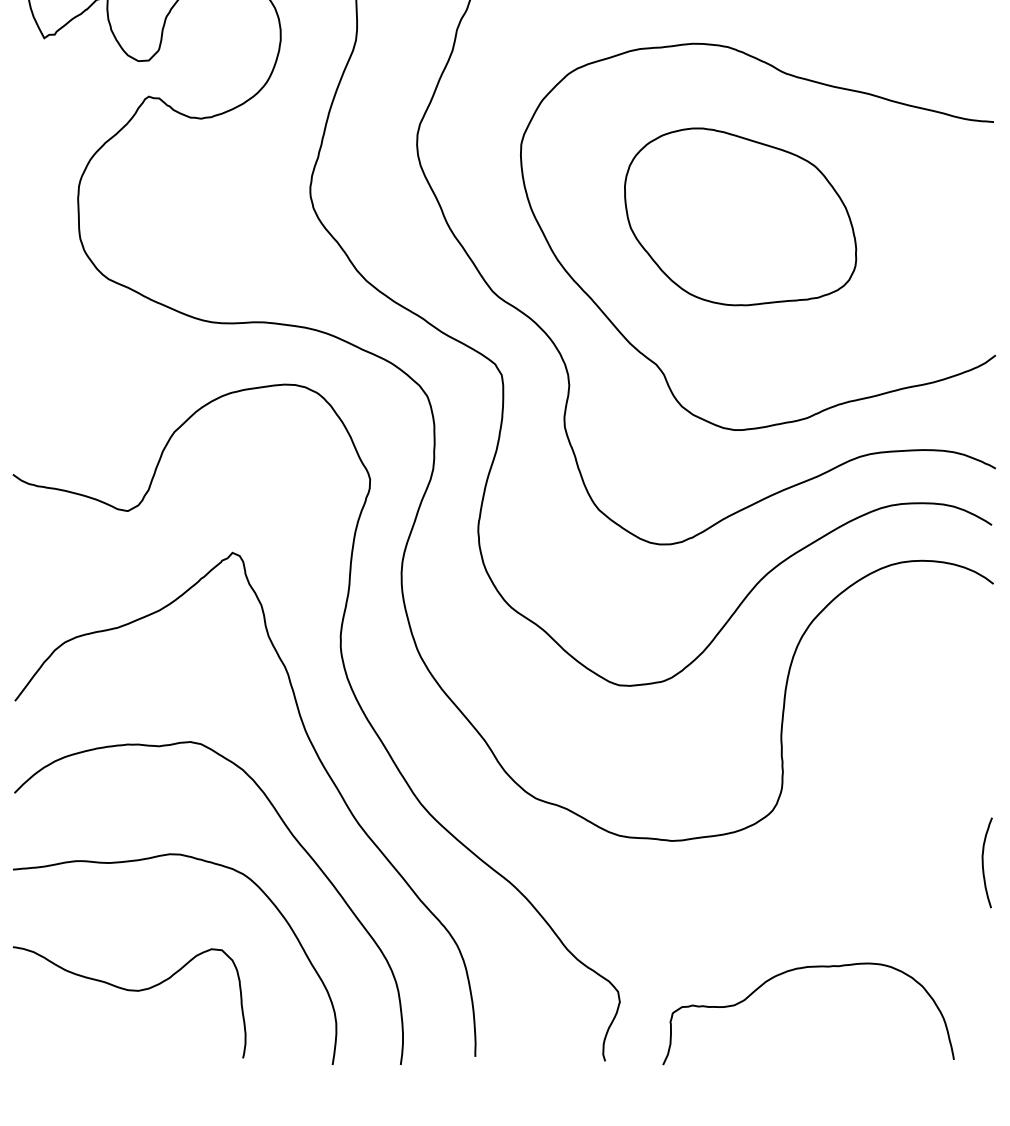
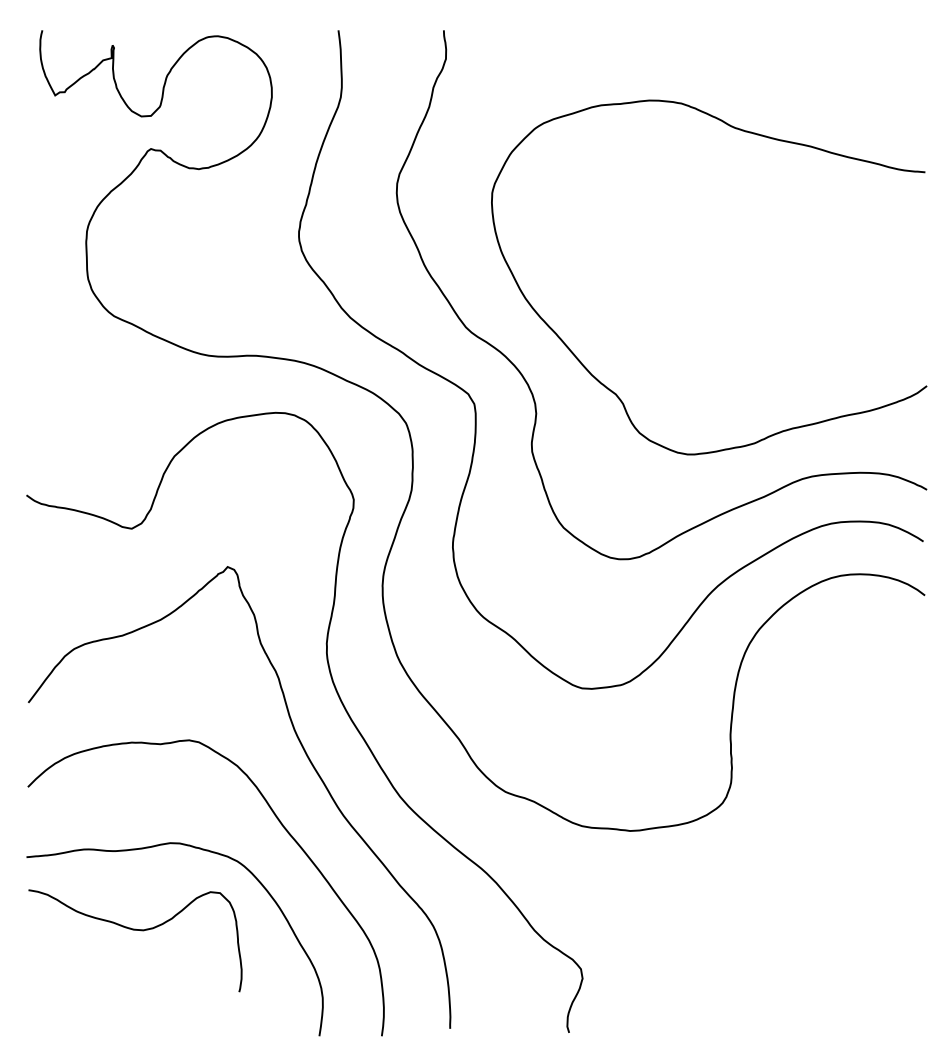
part: (740, 217) -> (693, 259), removed
curve: (983, 862) -> (915, 850), removed
curve: (802, 969) -> (749, 948), removed
curve: (129, 991) -> (135, 930), moved

